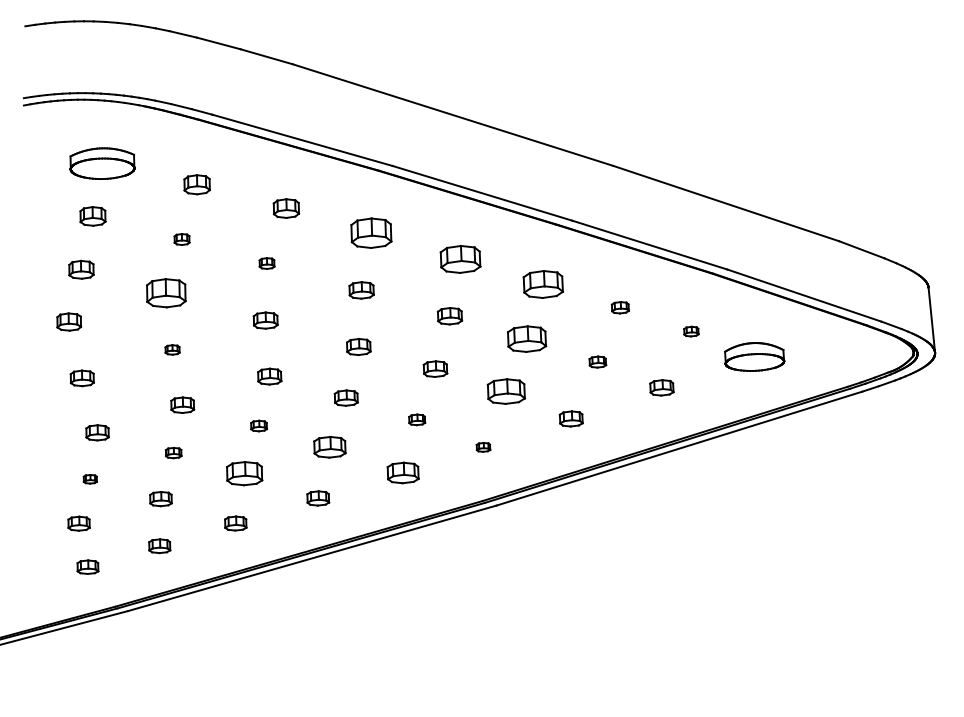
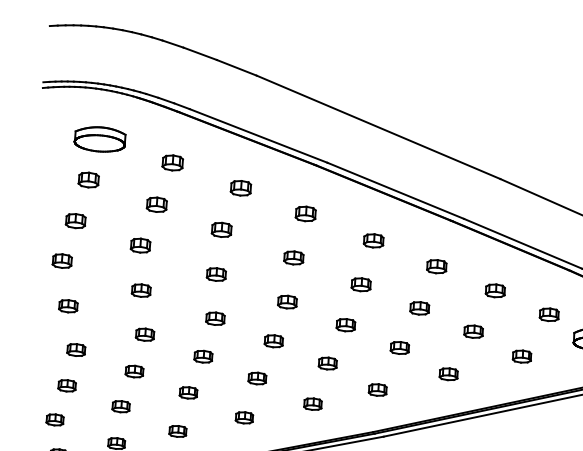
part: (371, 233) -> (305, 214), size x0.62
part: (181, 239) -> (156, 204), size x1.67
part: (460, 258) -> (373, 240), size x0.62
part: (266, 263) -> (221, 229), size x1.67
part: (543, 283) -> (436, 266), size x0.62
part: (166, 292) -> (140, 245), size x0.62
part: (620, 307) -> (495, 290), size x1.43
part: (691, 331) -> (549, 314), size x1.67
part: (526, 338) -> (419, 307), size x0.62
part: (172, 349) -> (141, 290), size x1.67
part: (597, 361) -> (473, 331), size x1.43
part: (506, 391) -> (399, 347), size x0.62
part: (416, 419) -> (327, 363), size x1.43
part: (258, 425) -> (203, 356), size x1.43
part: (329, 446) -> (257, 377), size x0.71
part: (483, 447) -> (377, 390), size x1.67
part: (173, 452) -> (134, 371), size x1.43
part: (403, 472) -> (313, 403), size x0.71
part: (244, 473) -> (188, 392), size x0.62
part: (90, 479) -> (67, 386), size x1.67

